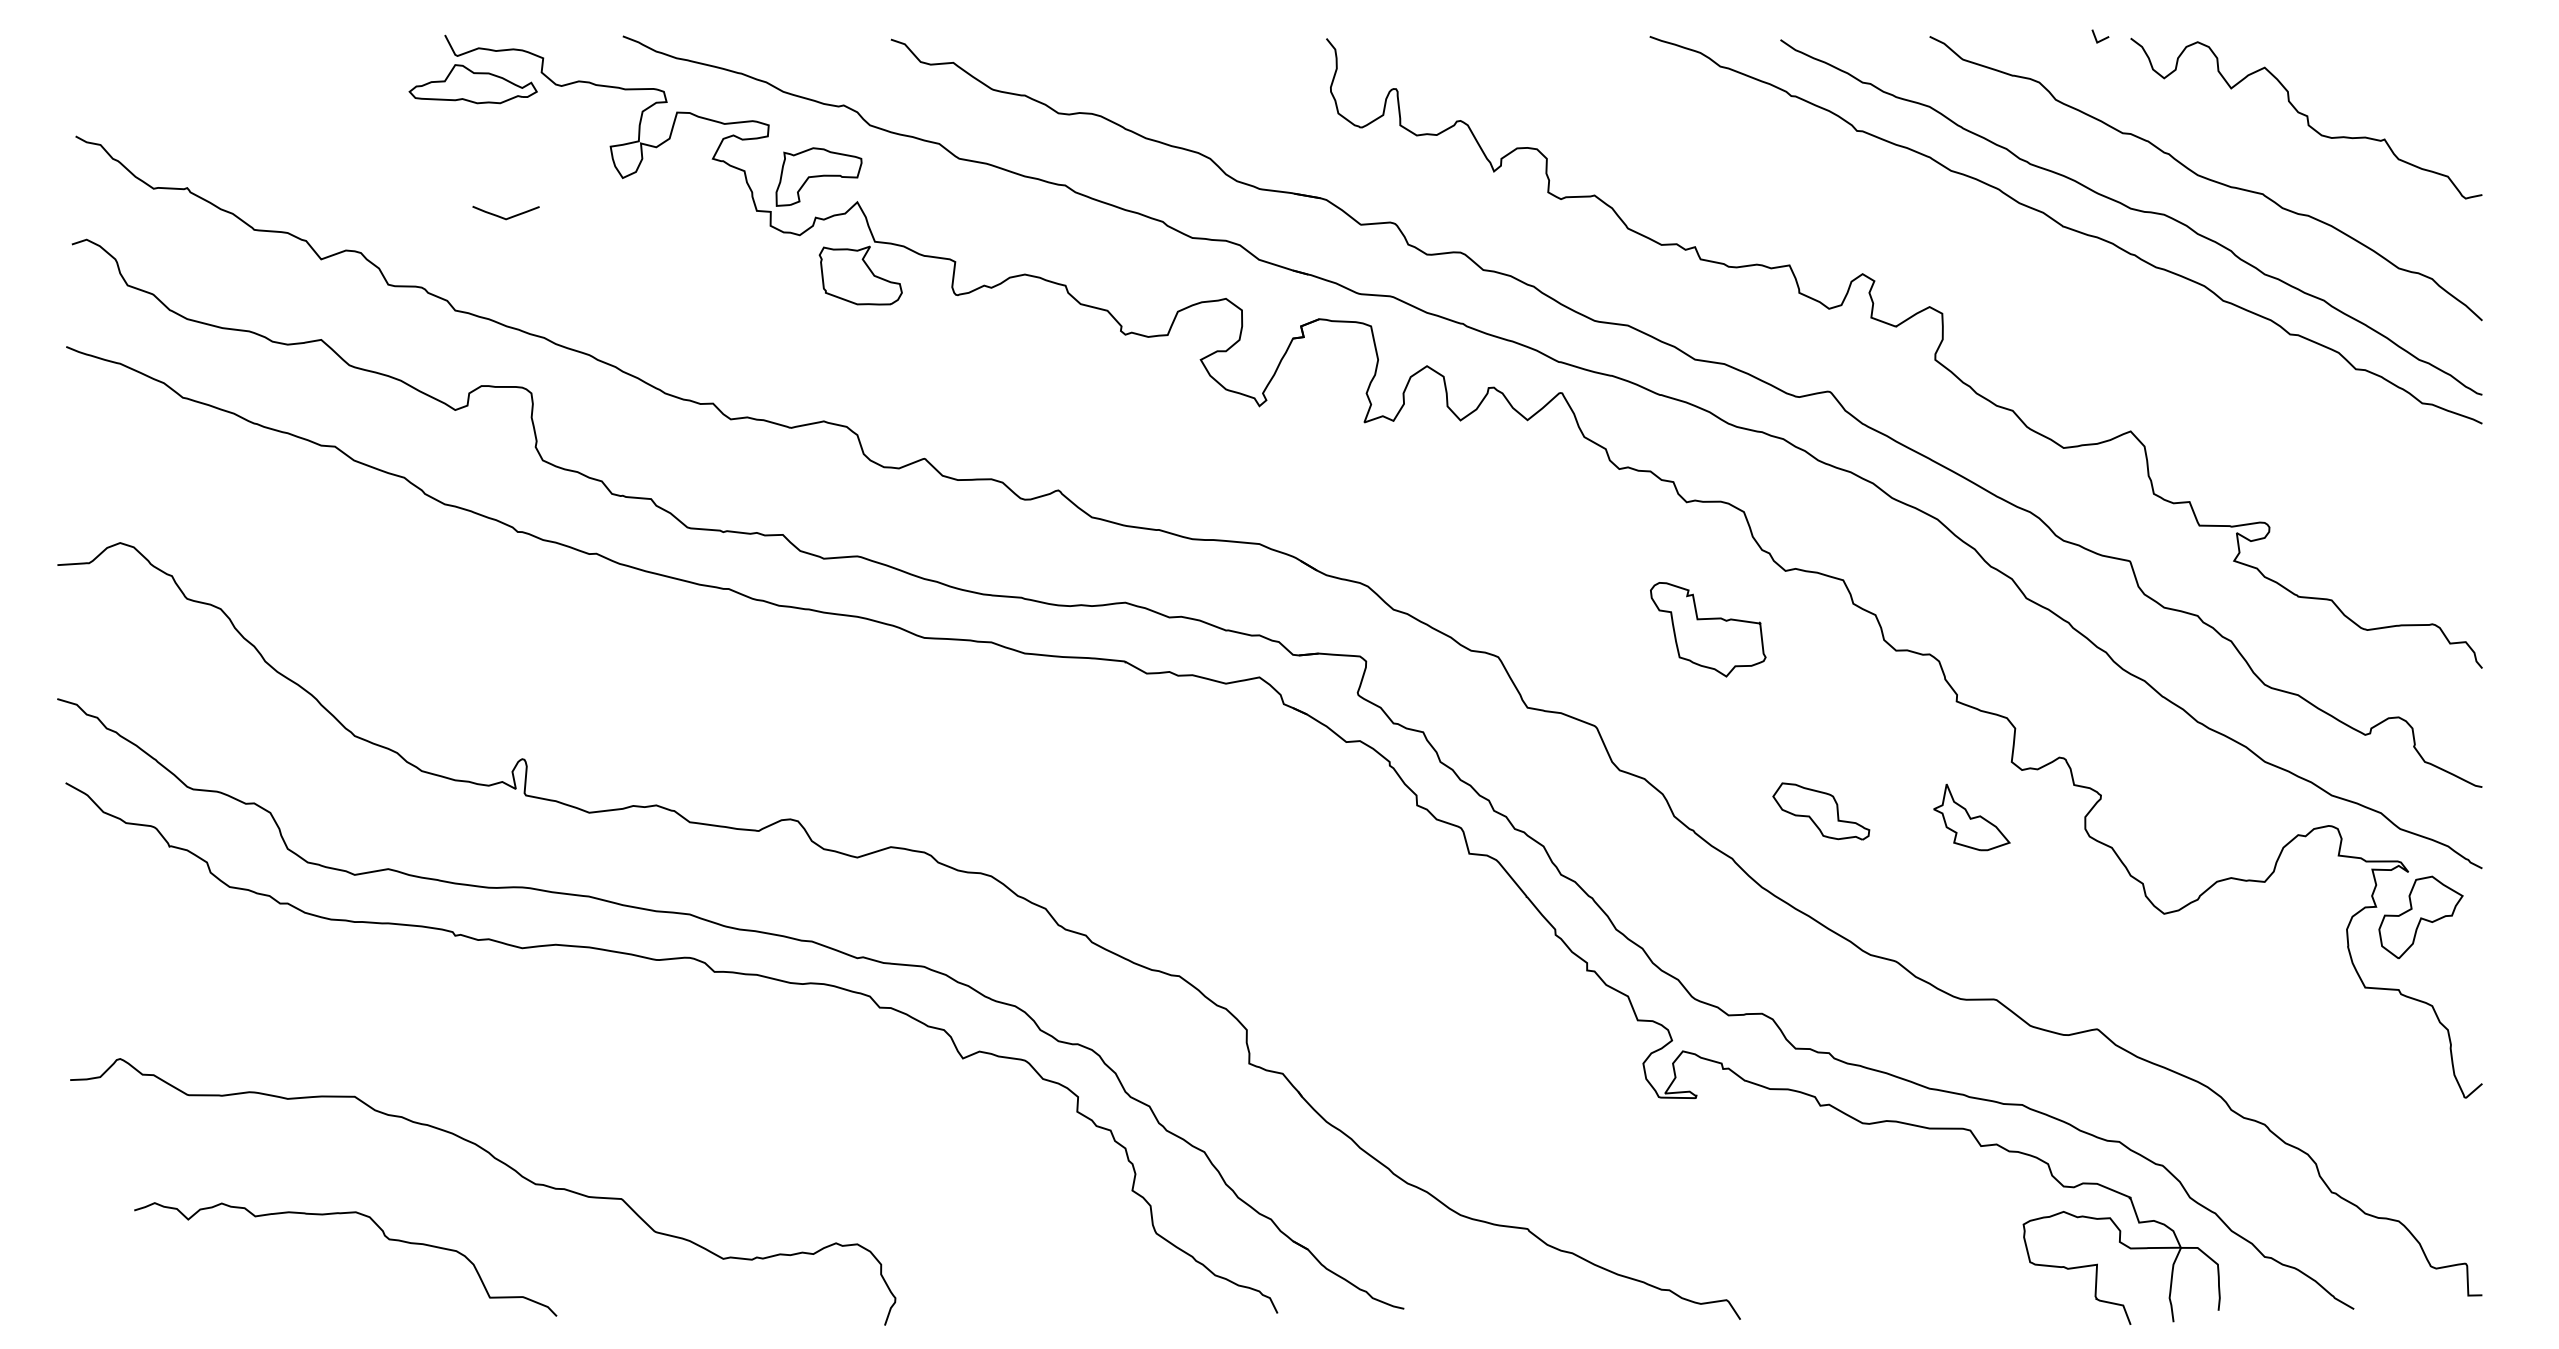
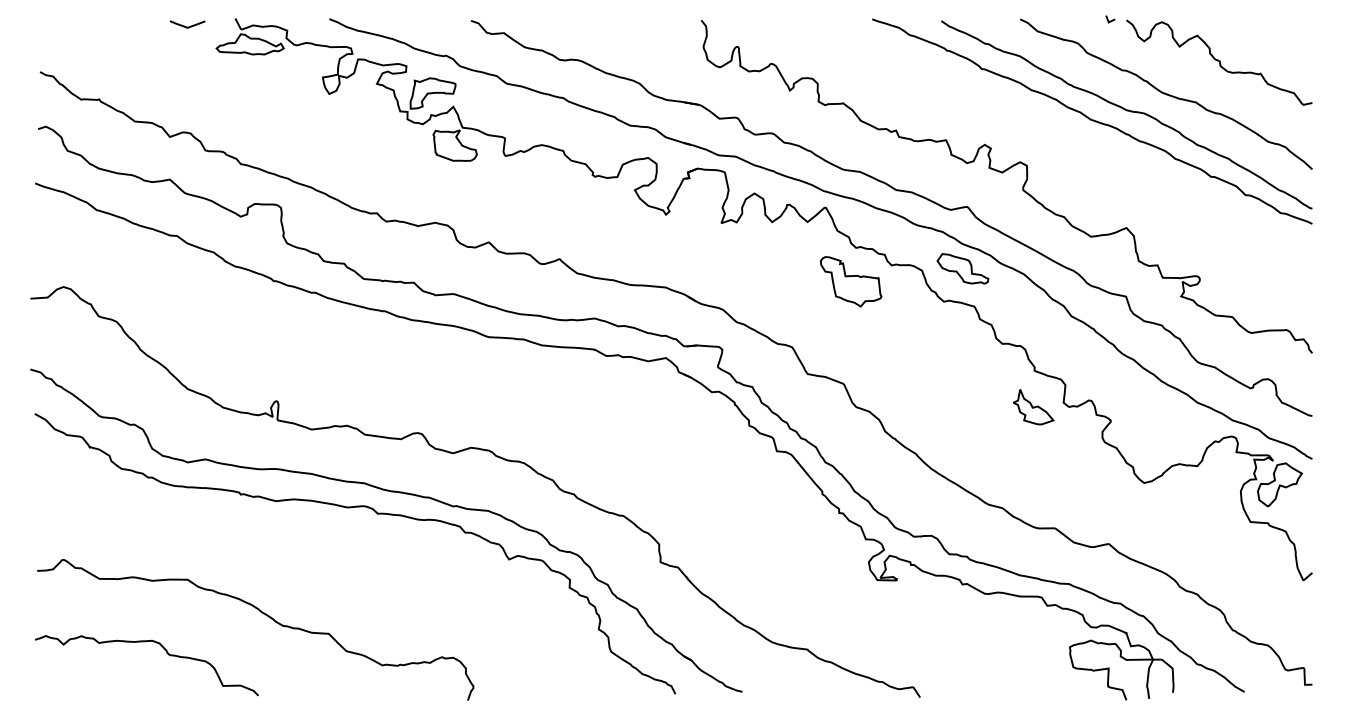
curve: (505, 216) -> (187, 26), moved
part: (1708, 629) -> (851, 281), moved
part: (1820, 810) -> (962, 268), moved
part: (1971, 818) -> (1033, 407), moved
curve: (345, 1215) -> (146, 642), moved

